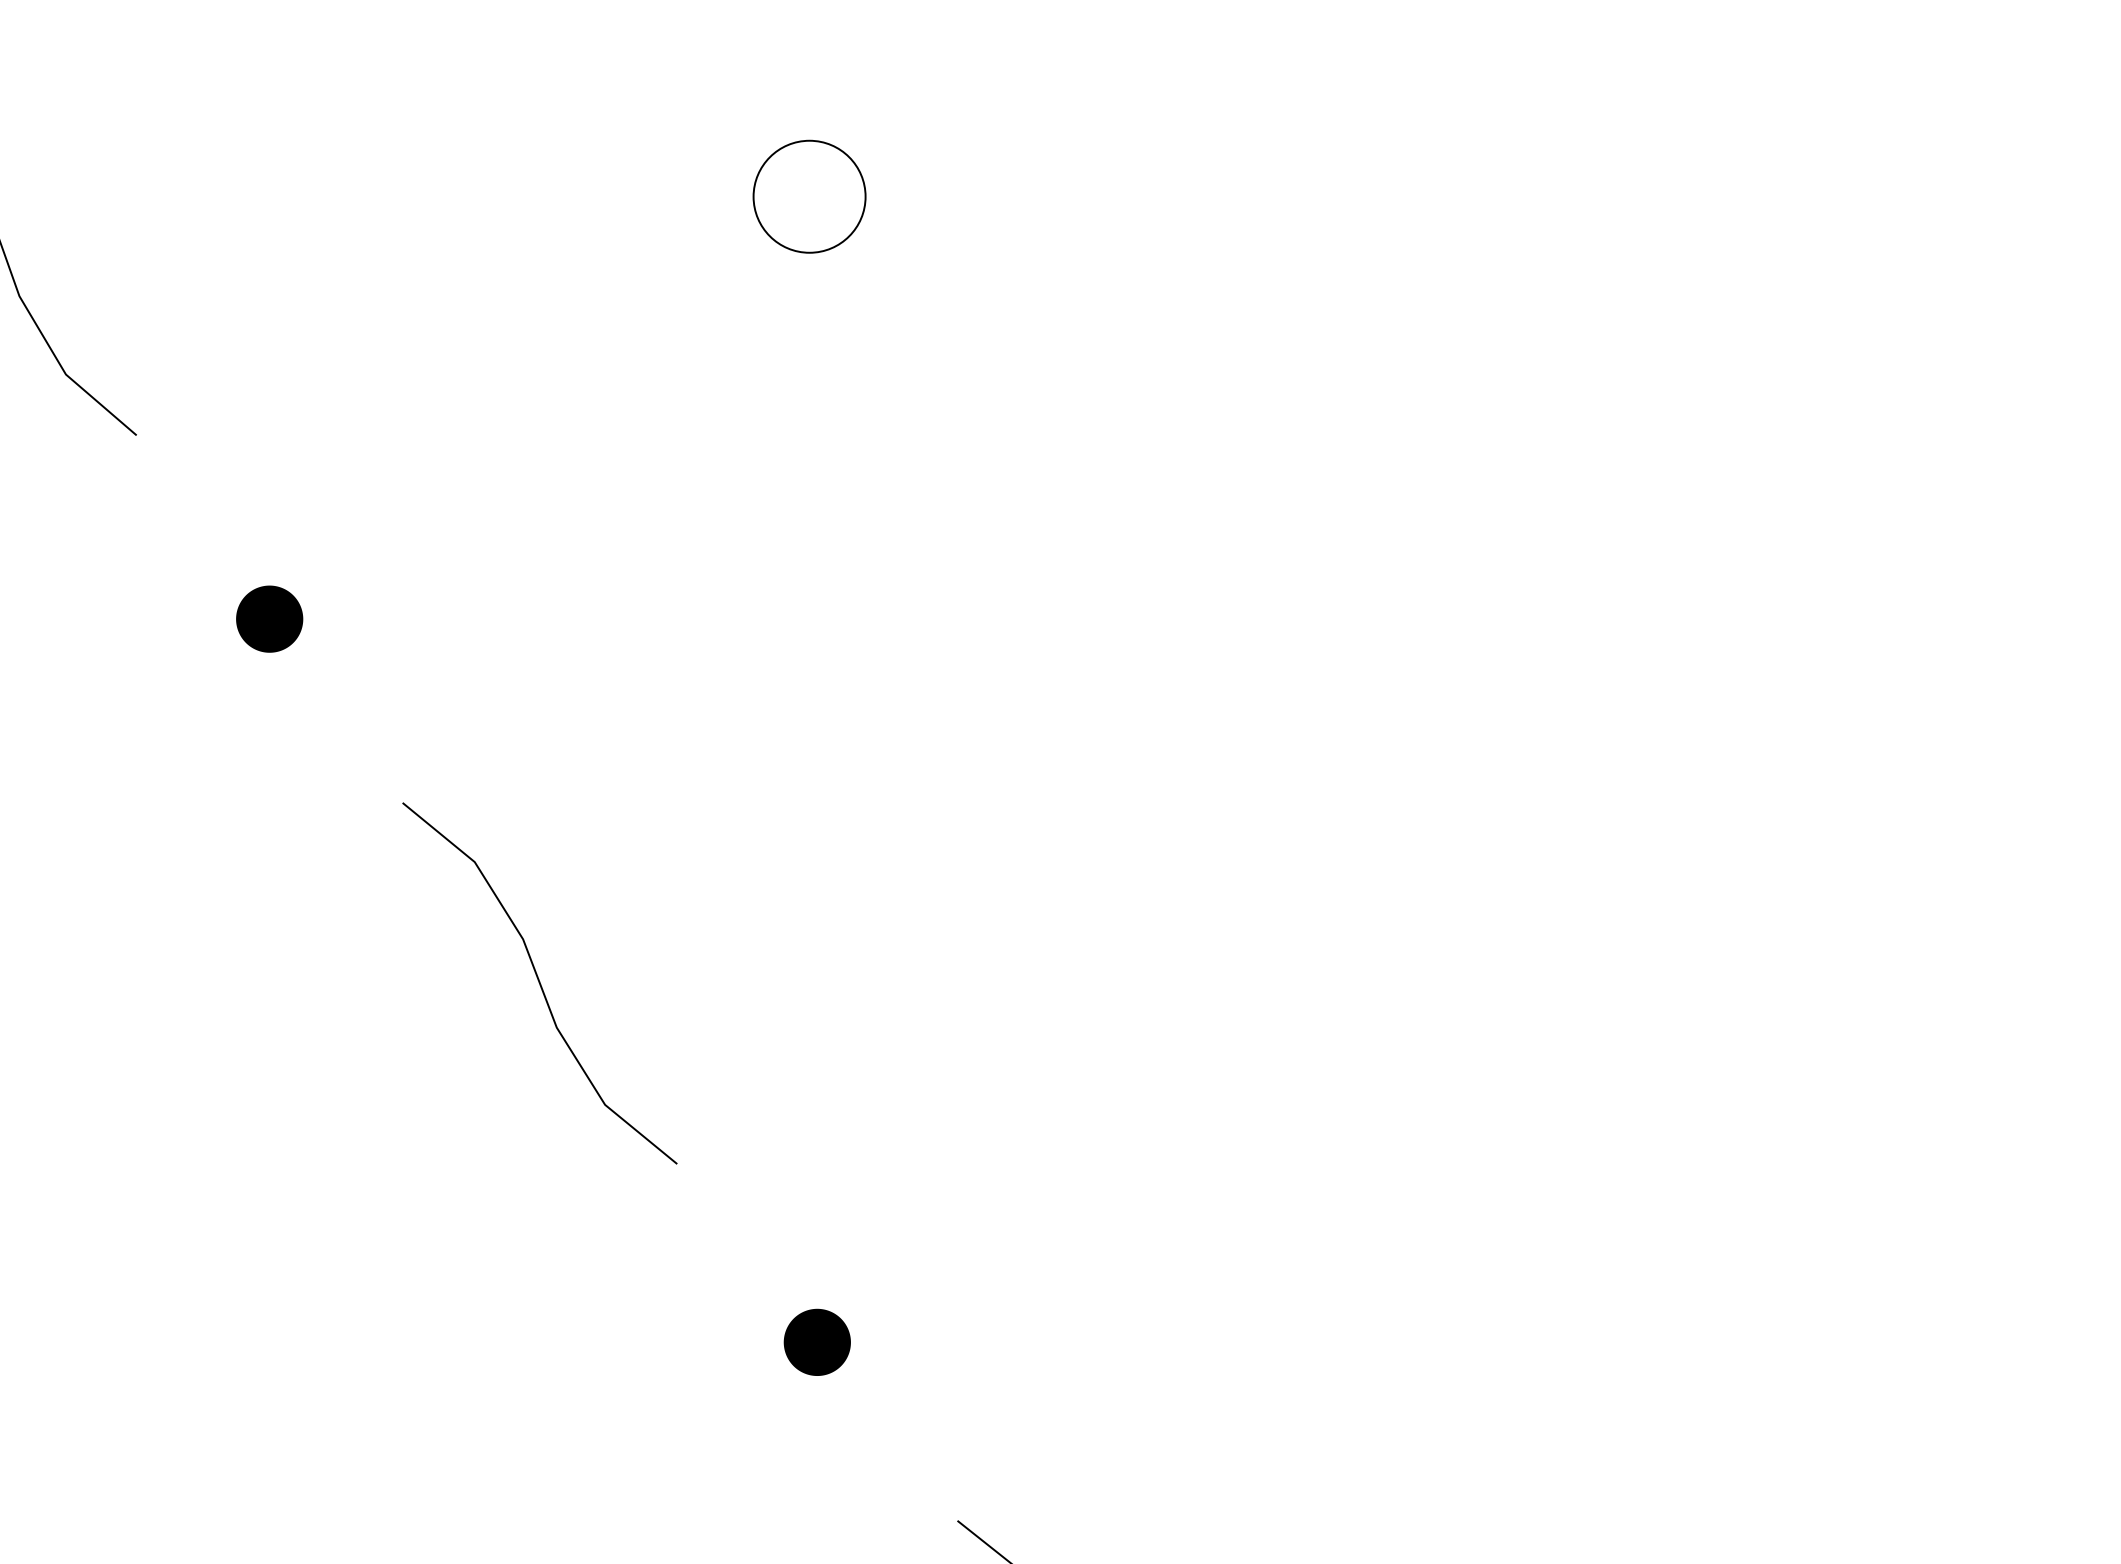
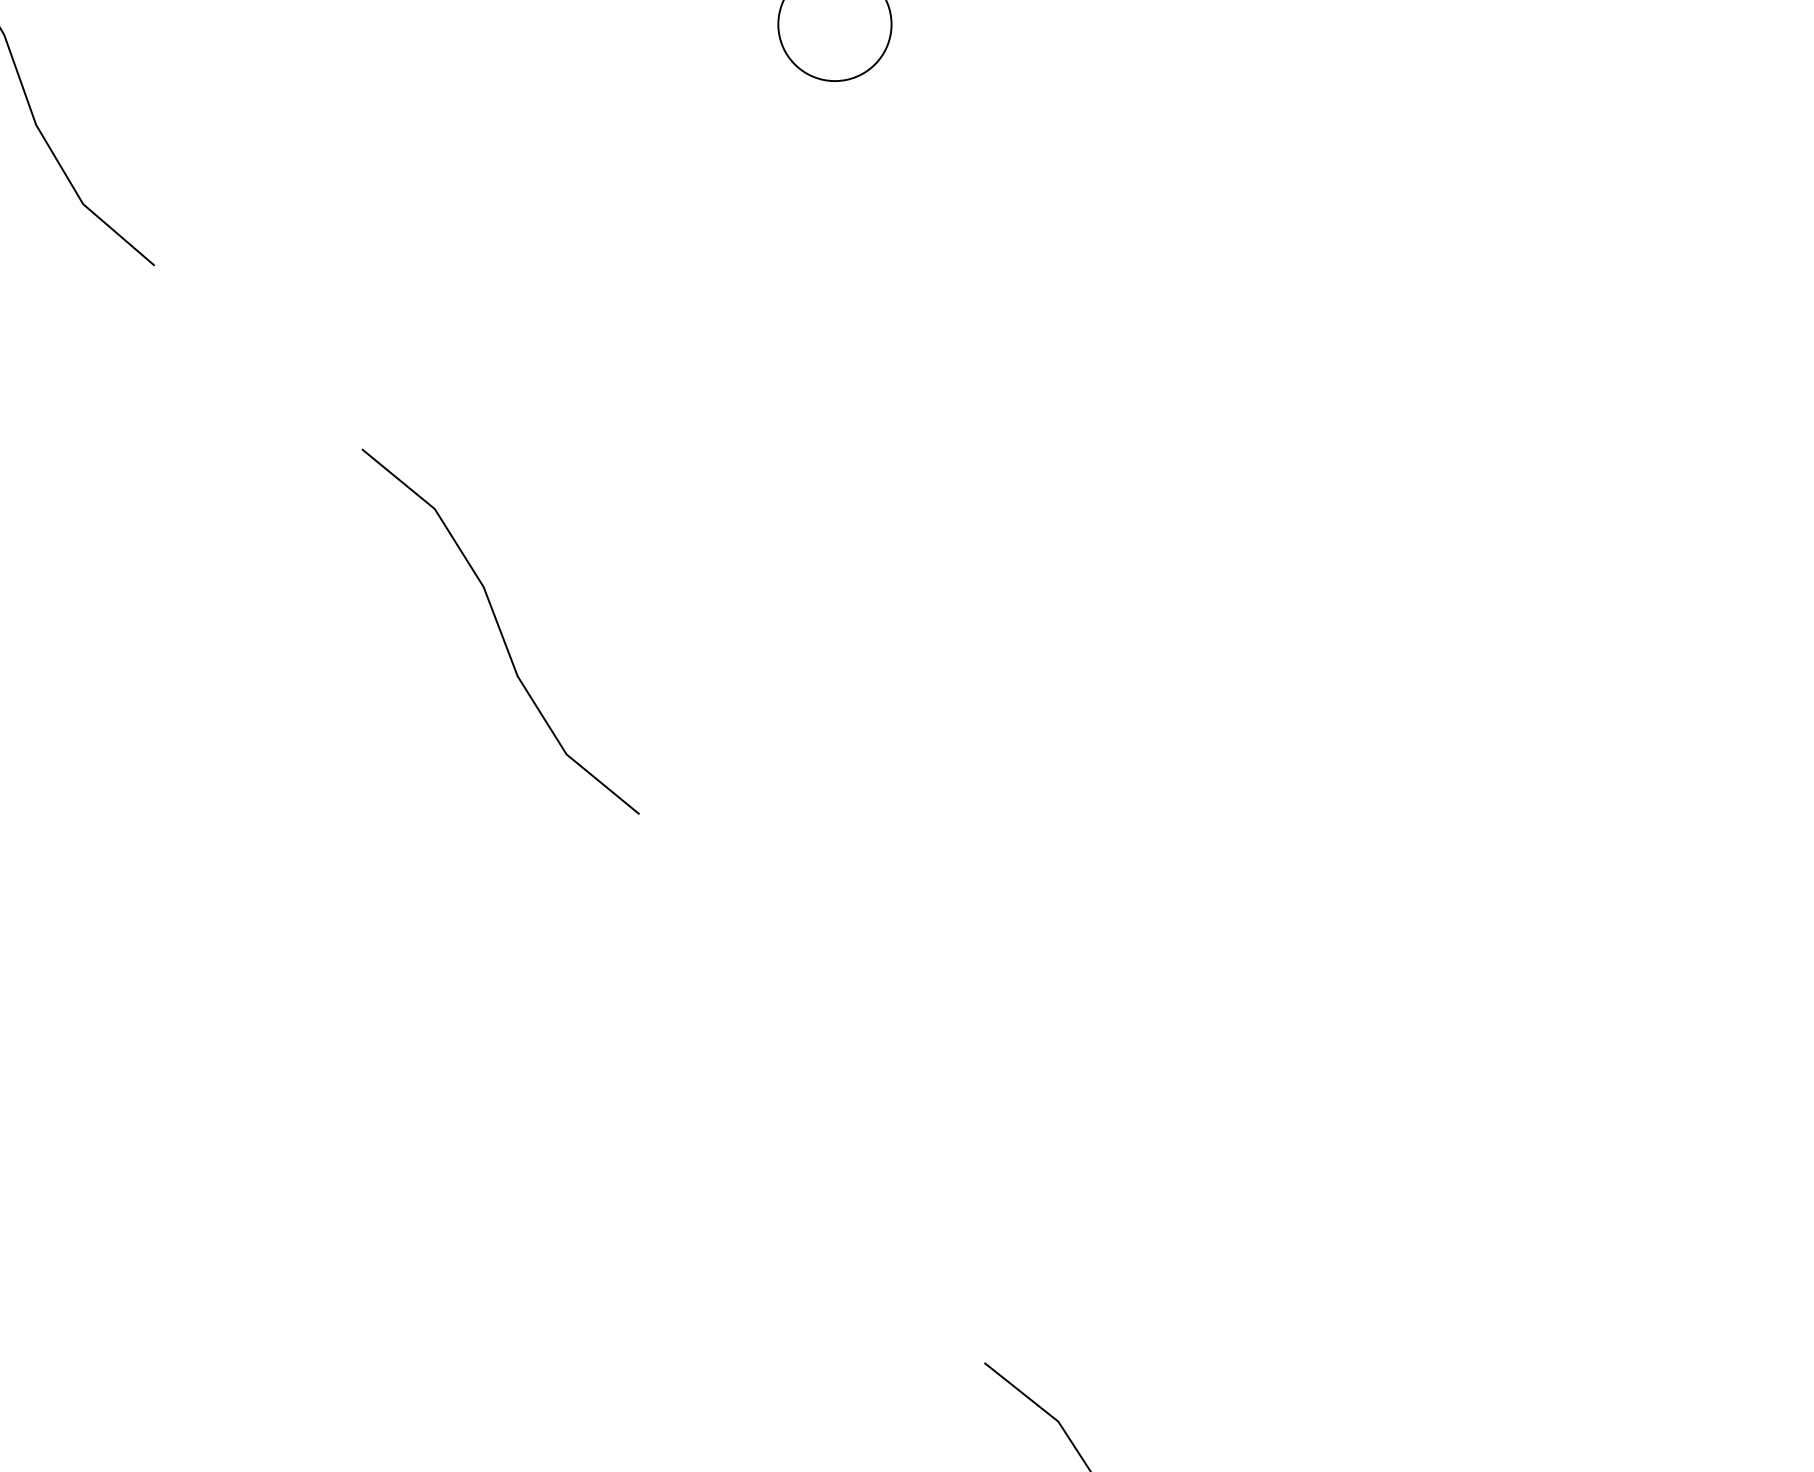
fill: (269, 618) -> (288, 450), removed
curve: (539, 983) -> (500, 631), moved
part: (816, 1341) -> (841, 1181), removed

